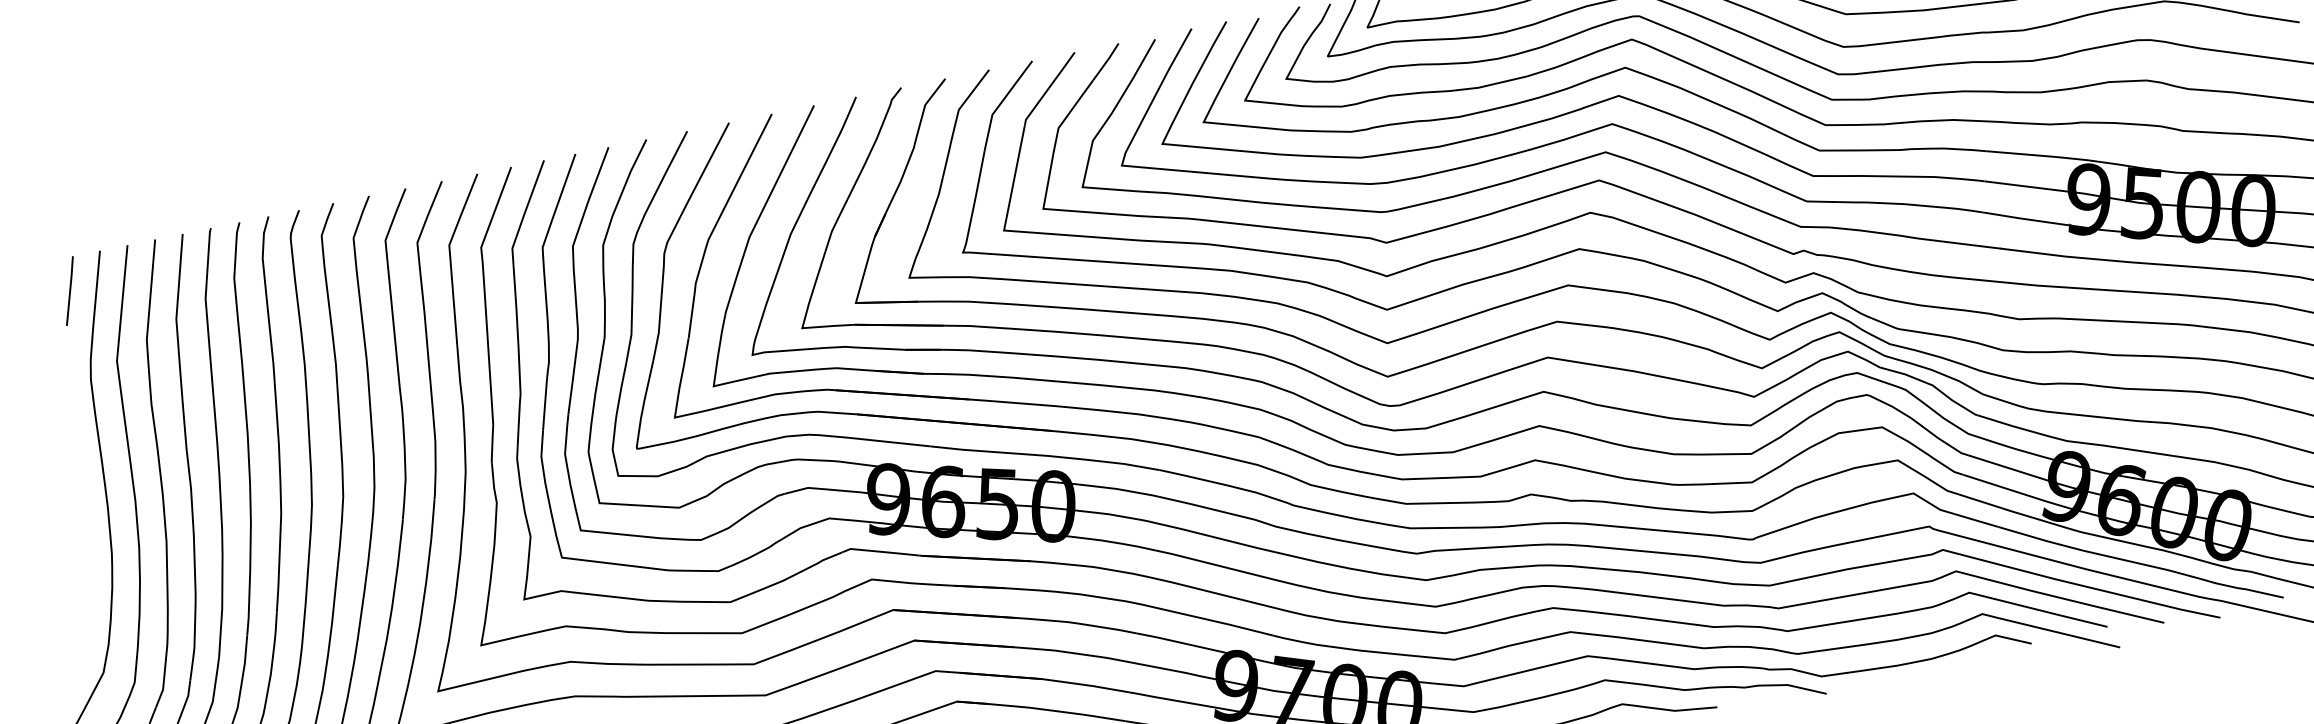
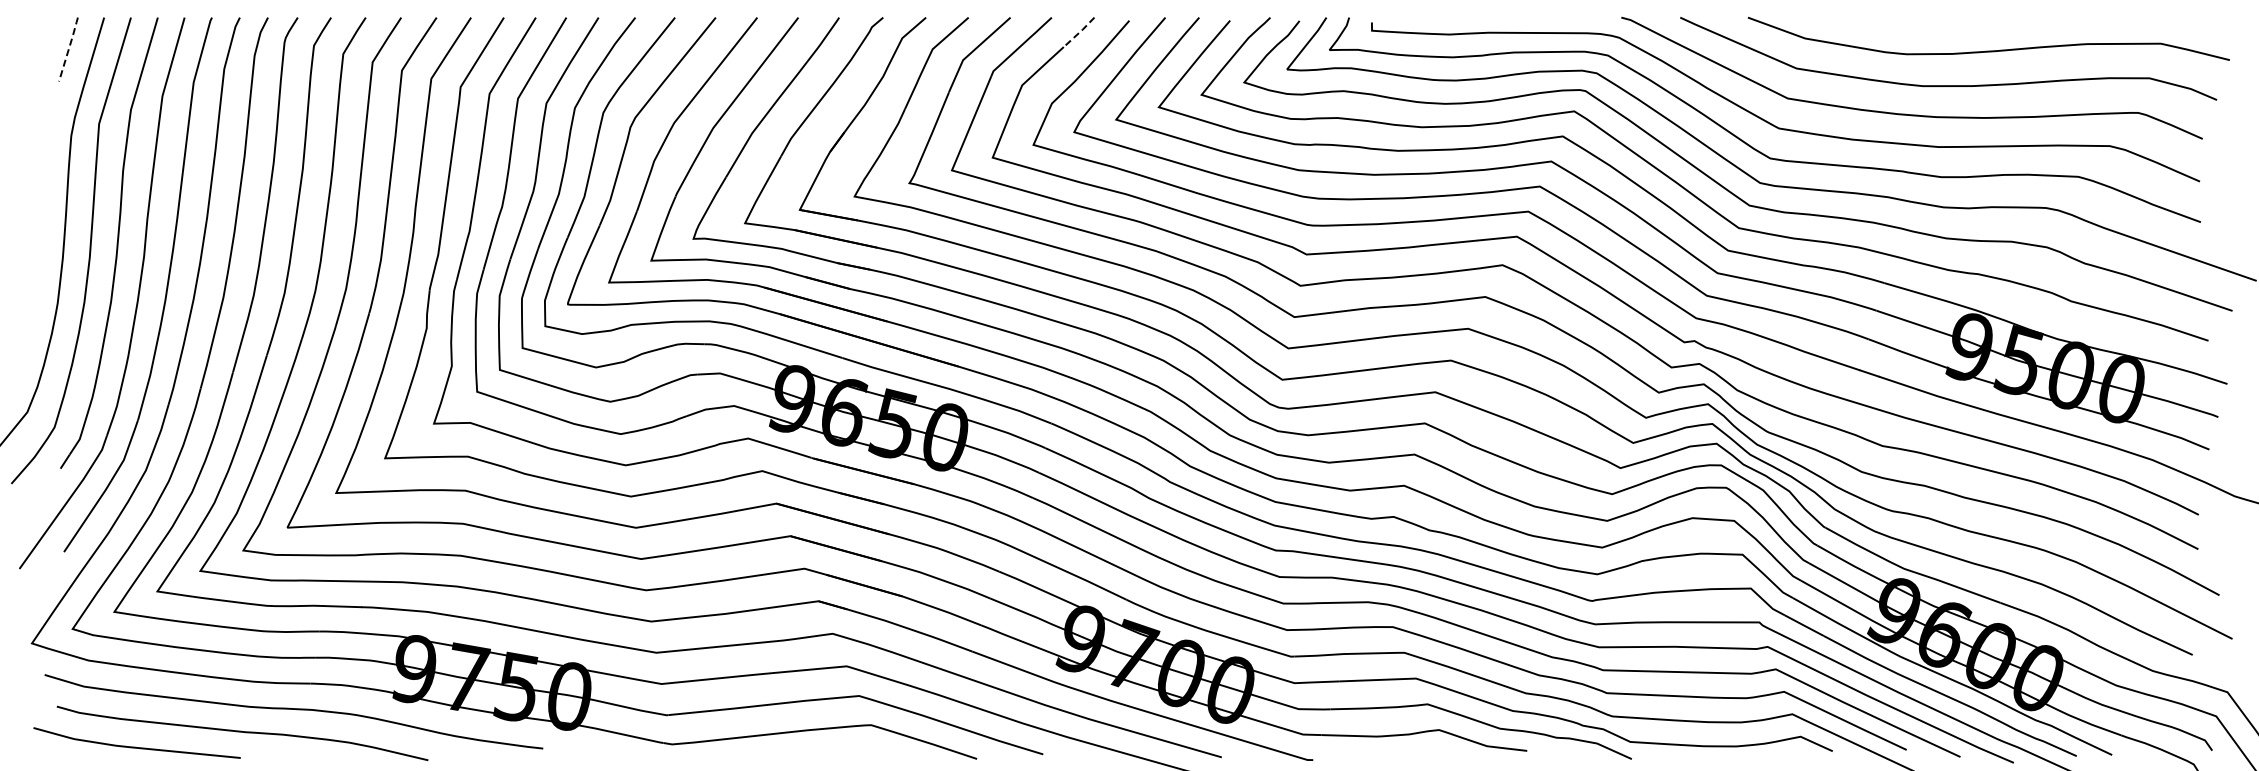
line: (1106, 61) -> (1079, 32), solid -> dashed
line: (70, 289) -> (69, 48), solid -> dashed

